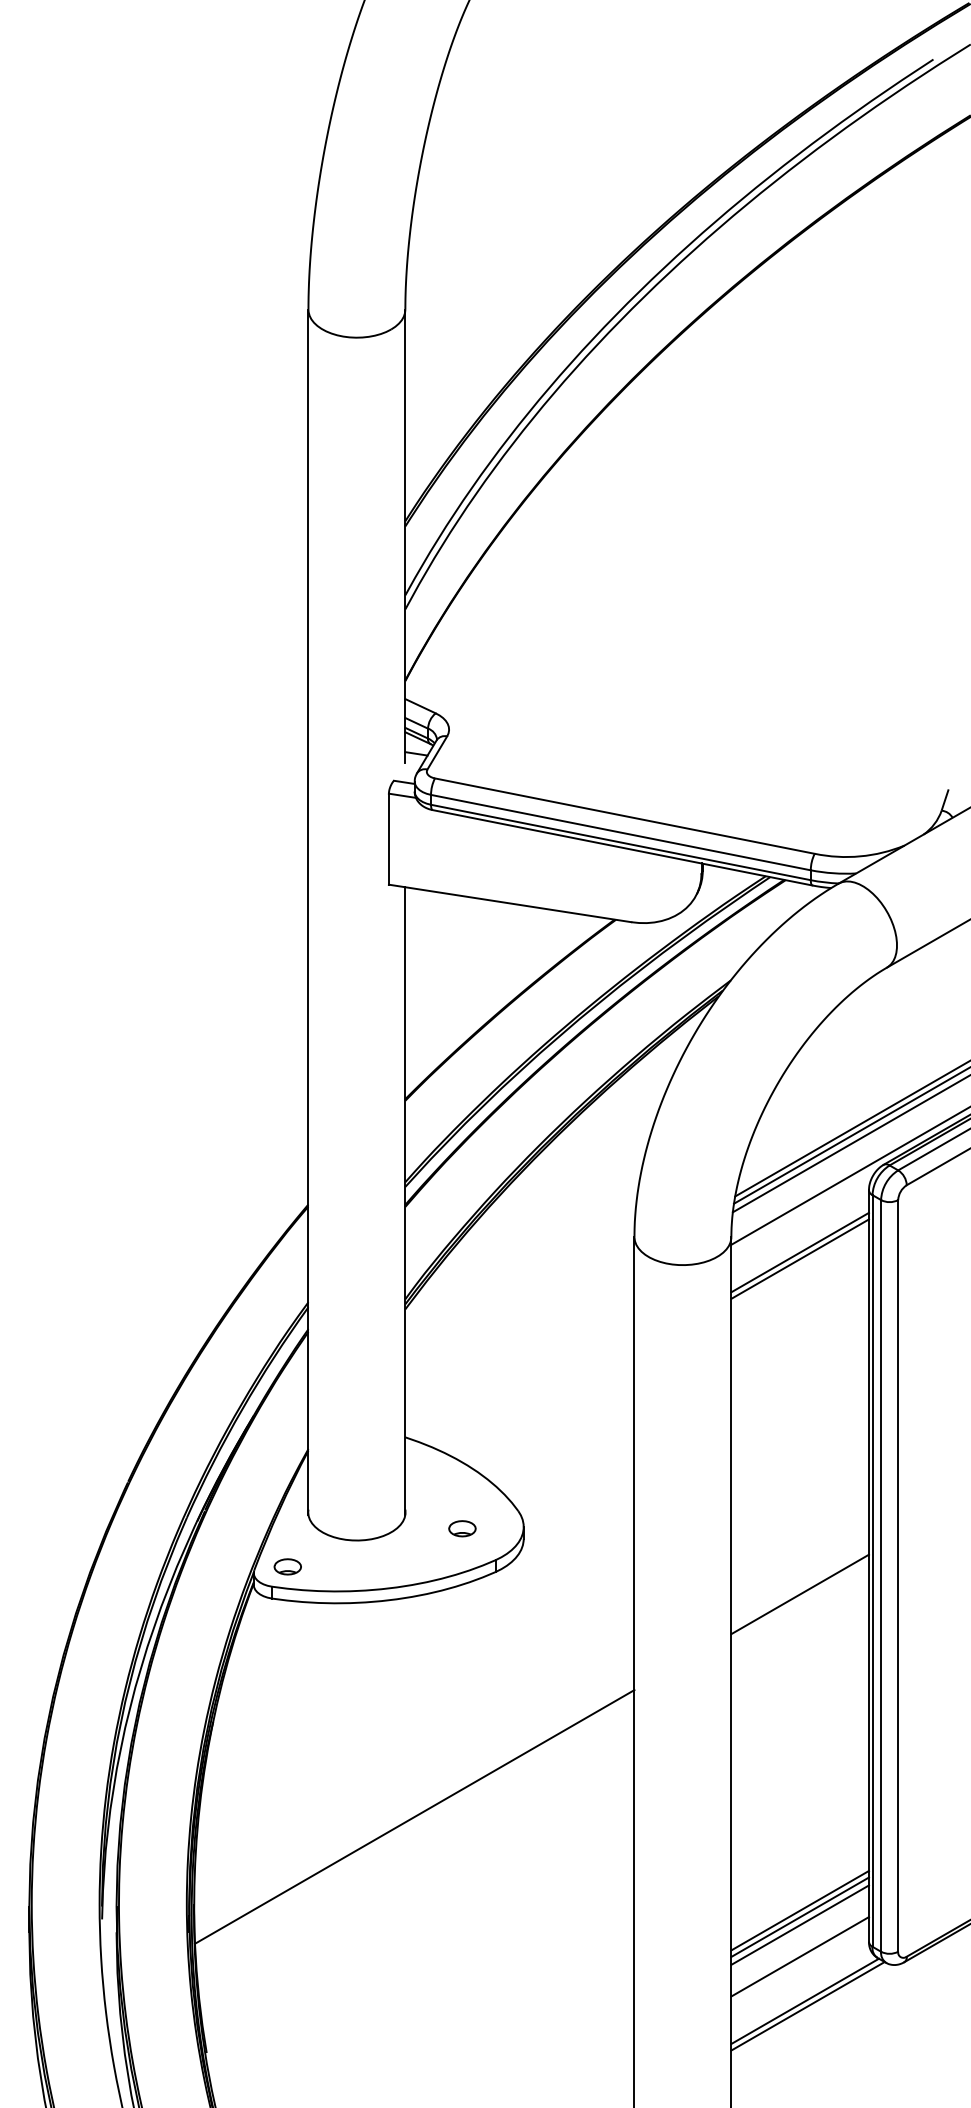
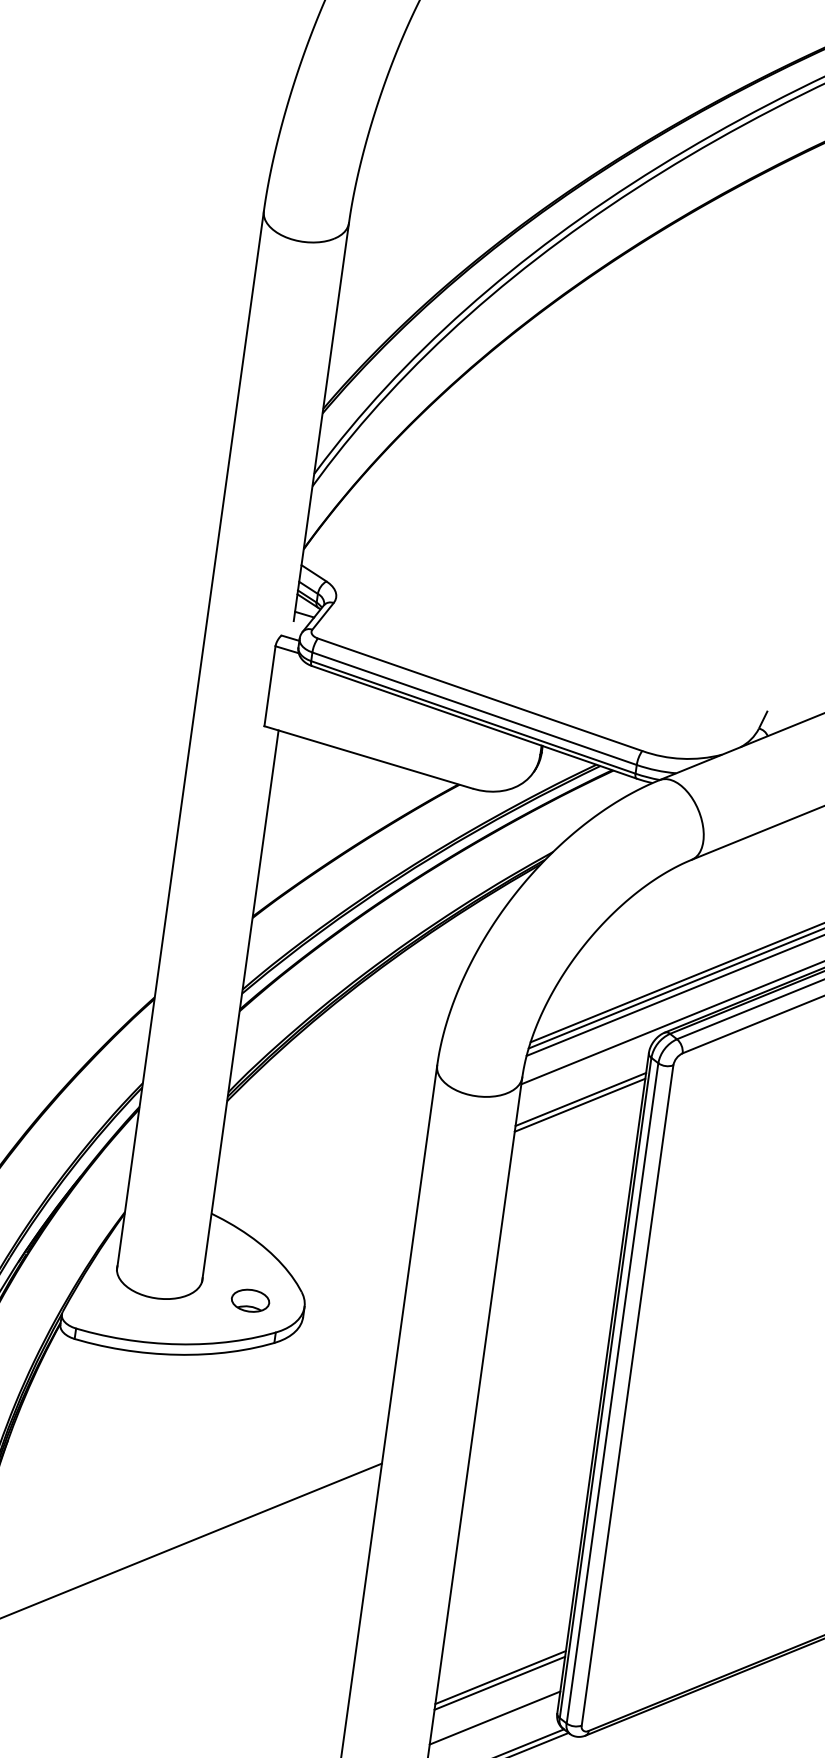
part: (462, 1528) -> (250, 1300), size x1.6
part: (287, 1566) -> (92, 1312), removed
line: (799, 1594) -> (538, 1399), removed
line: (799, 1924) -> (498, 1689), removed

